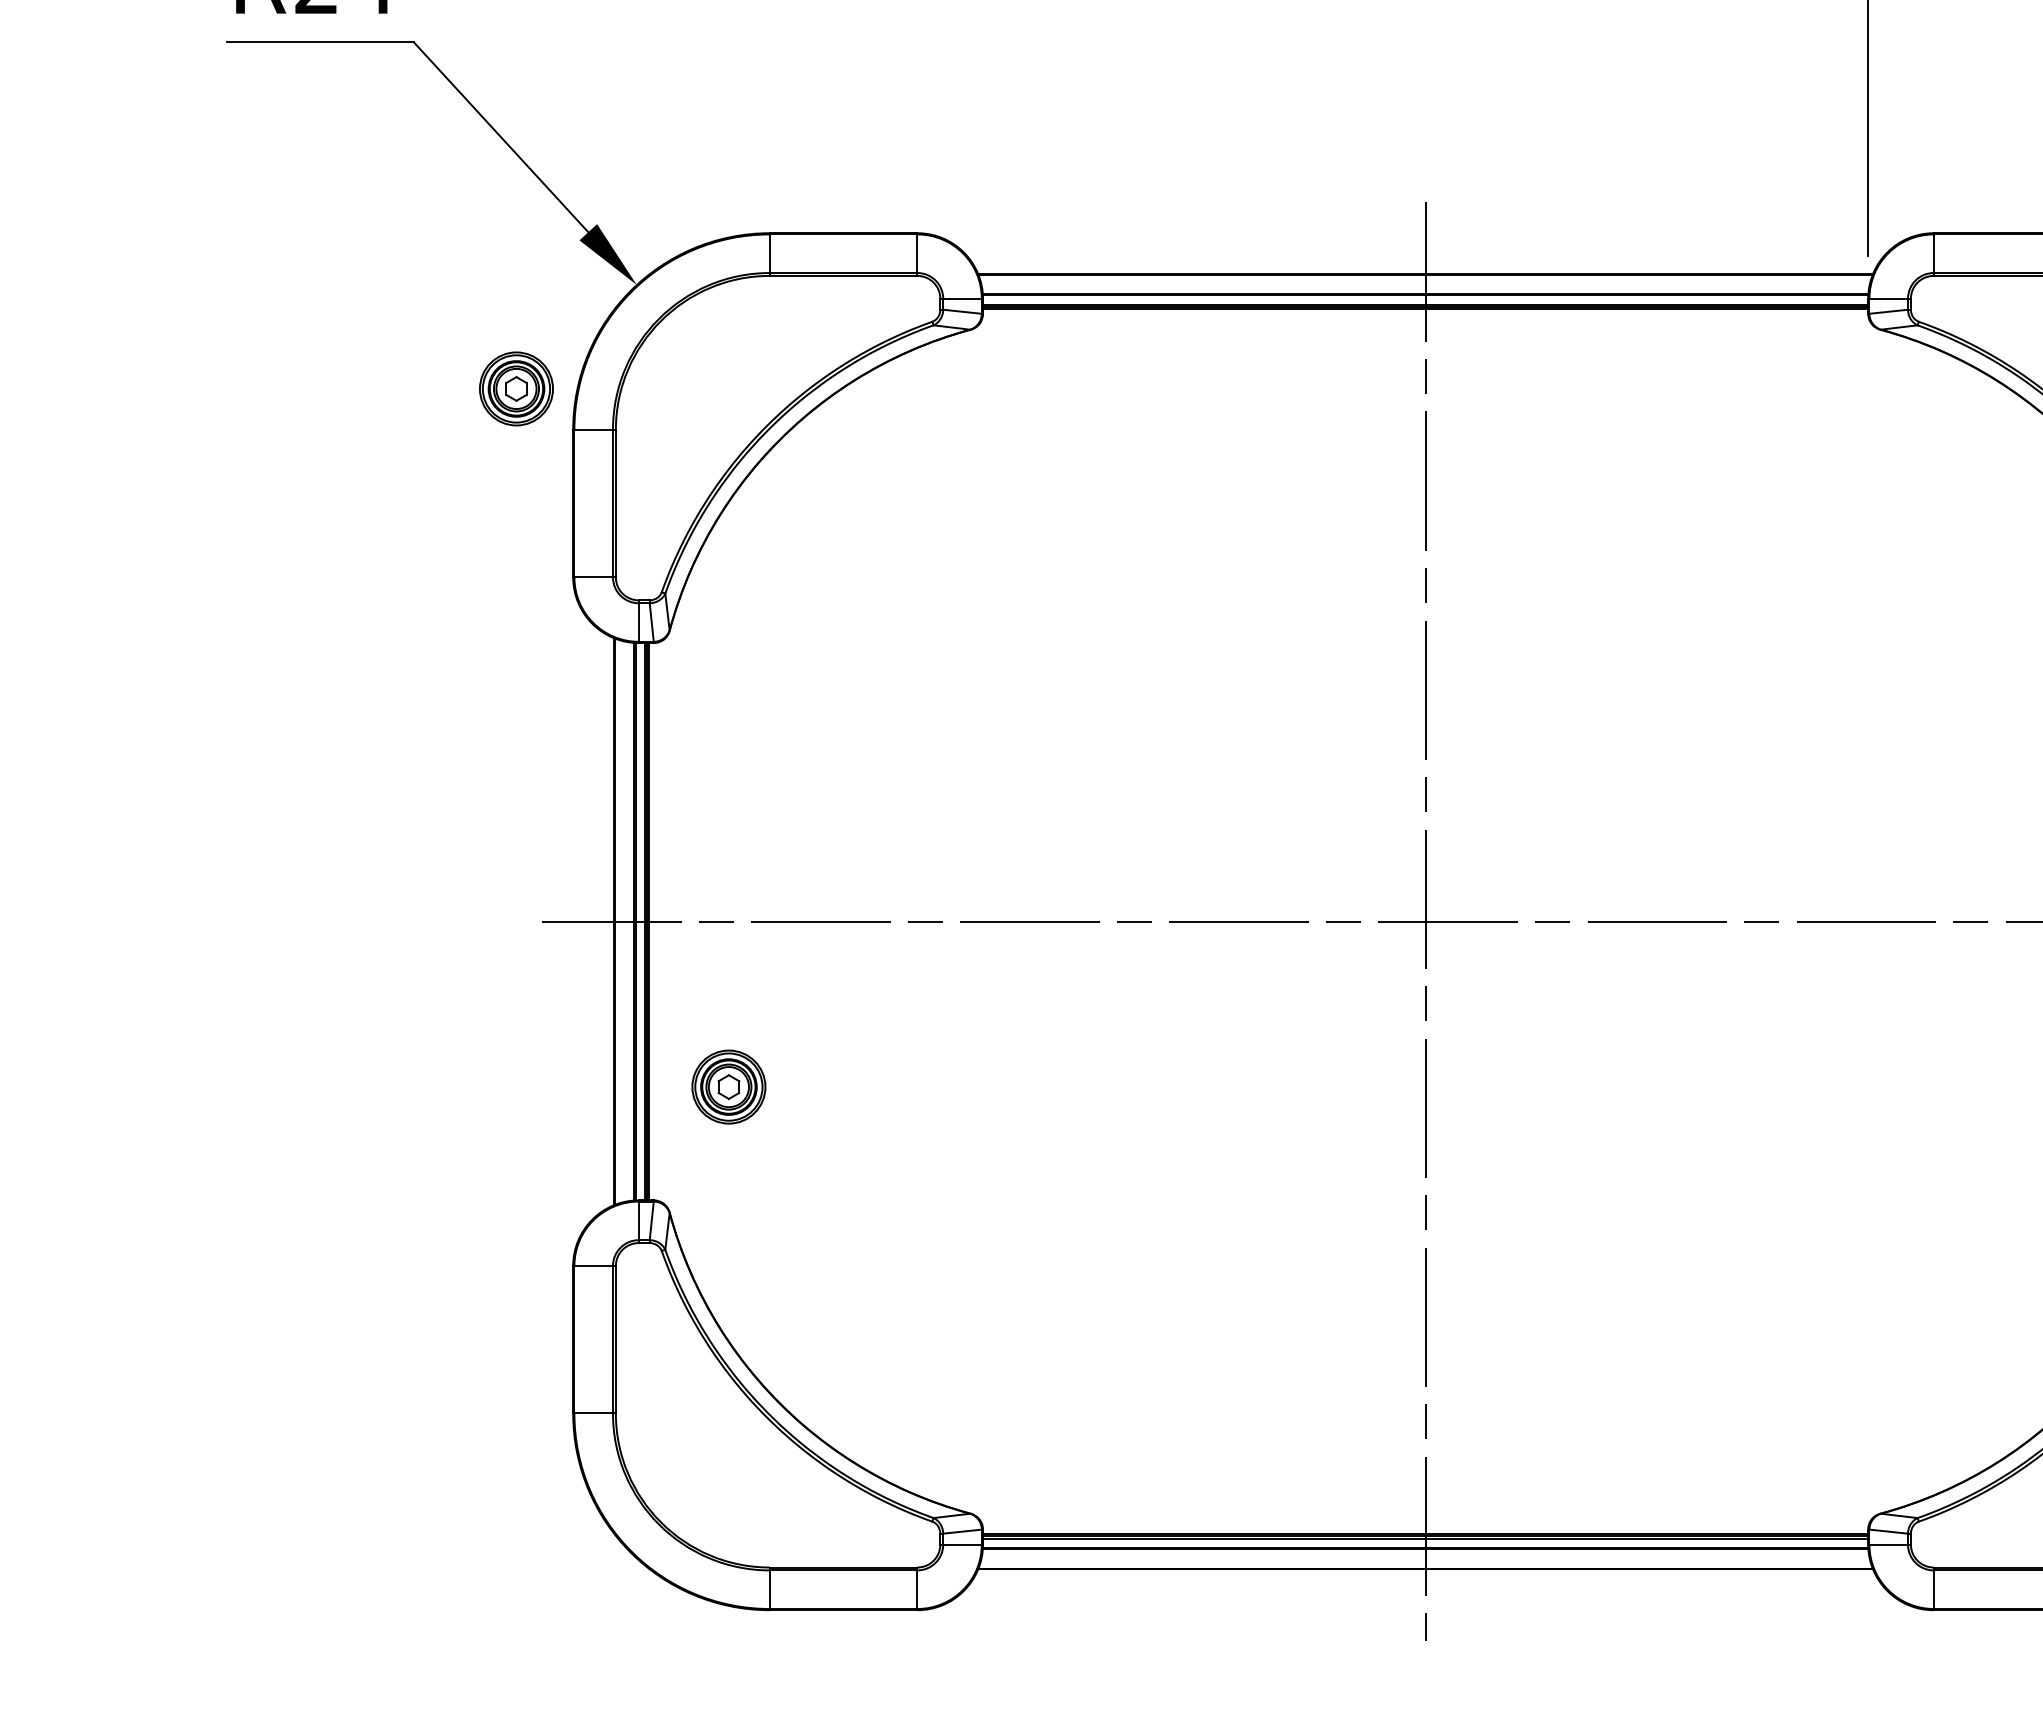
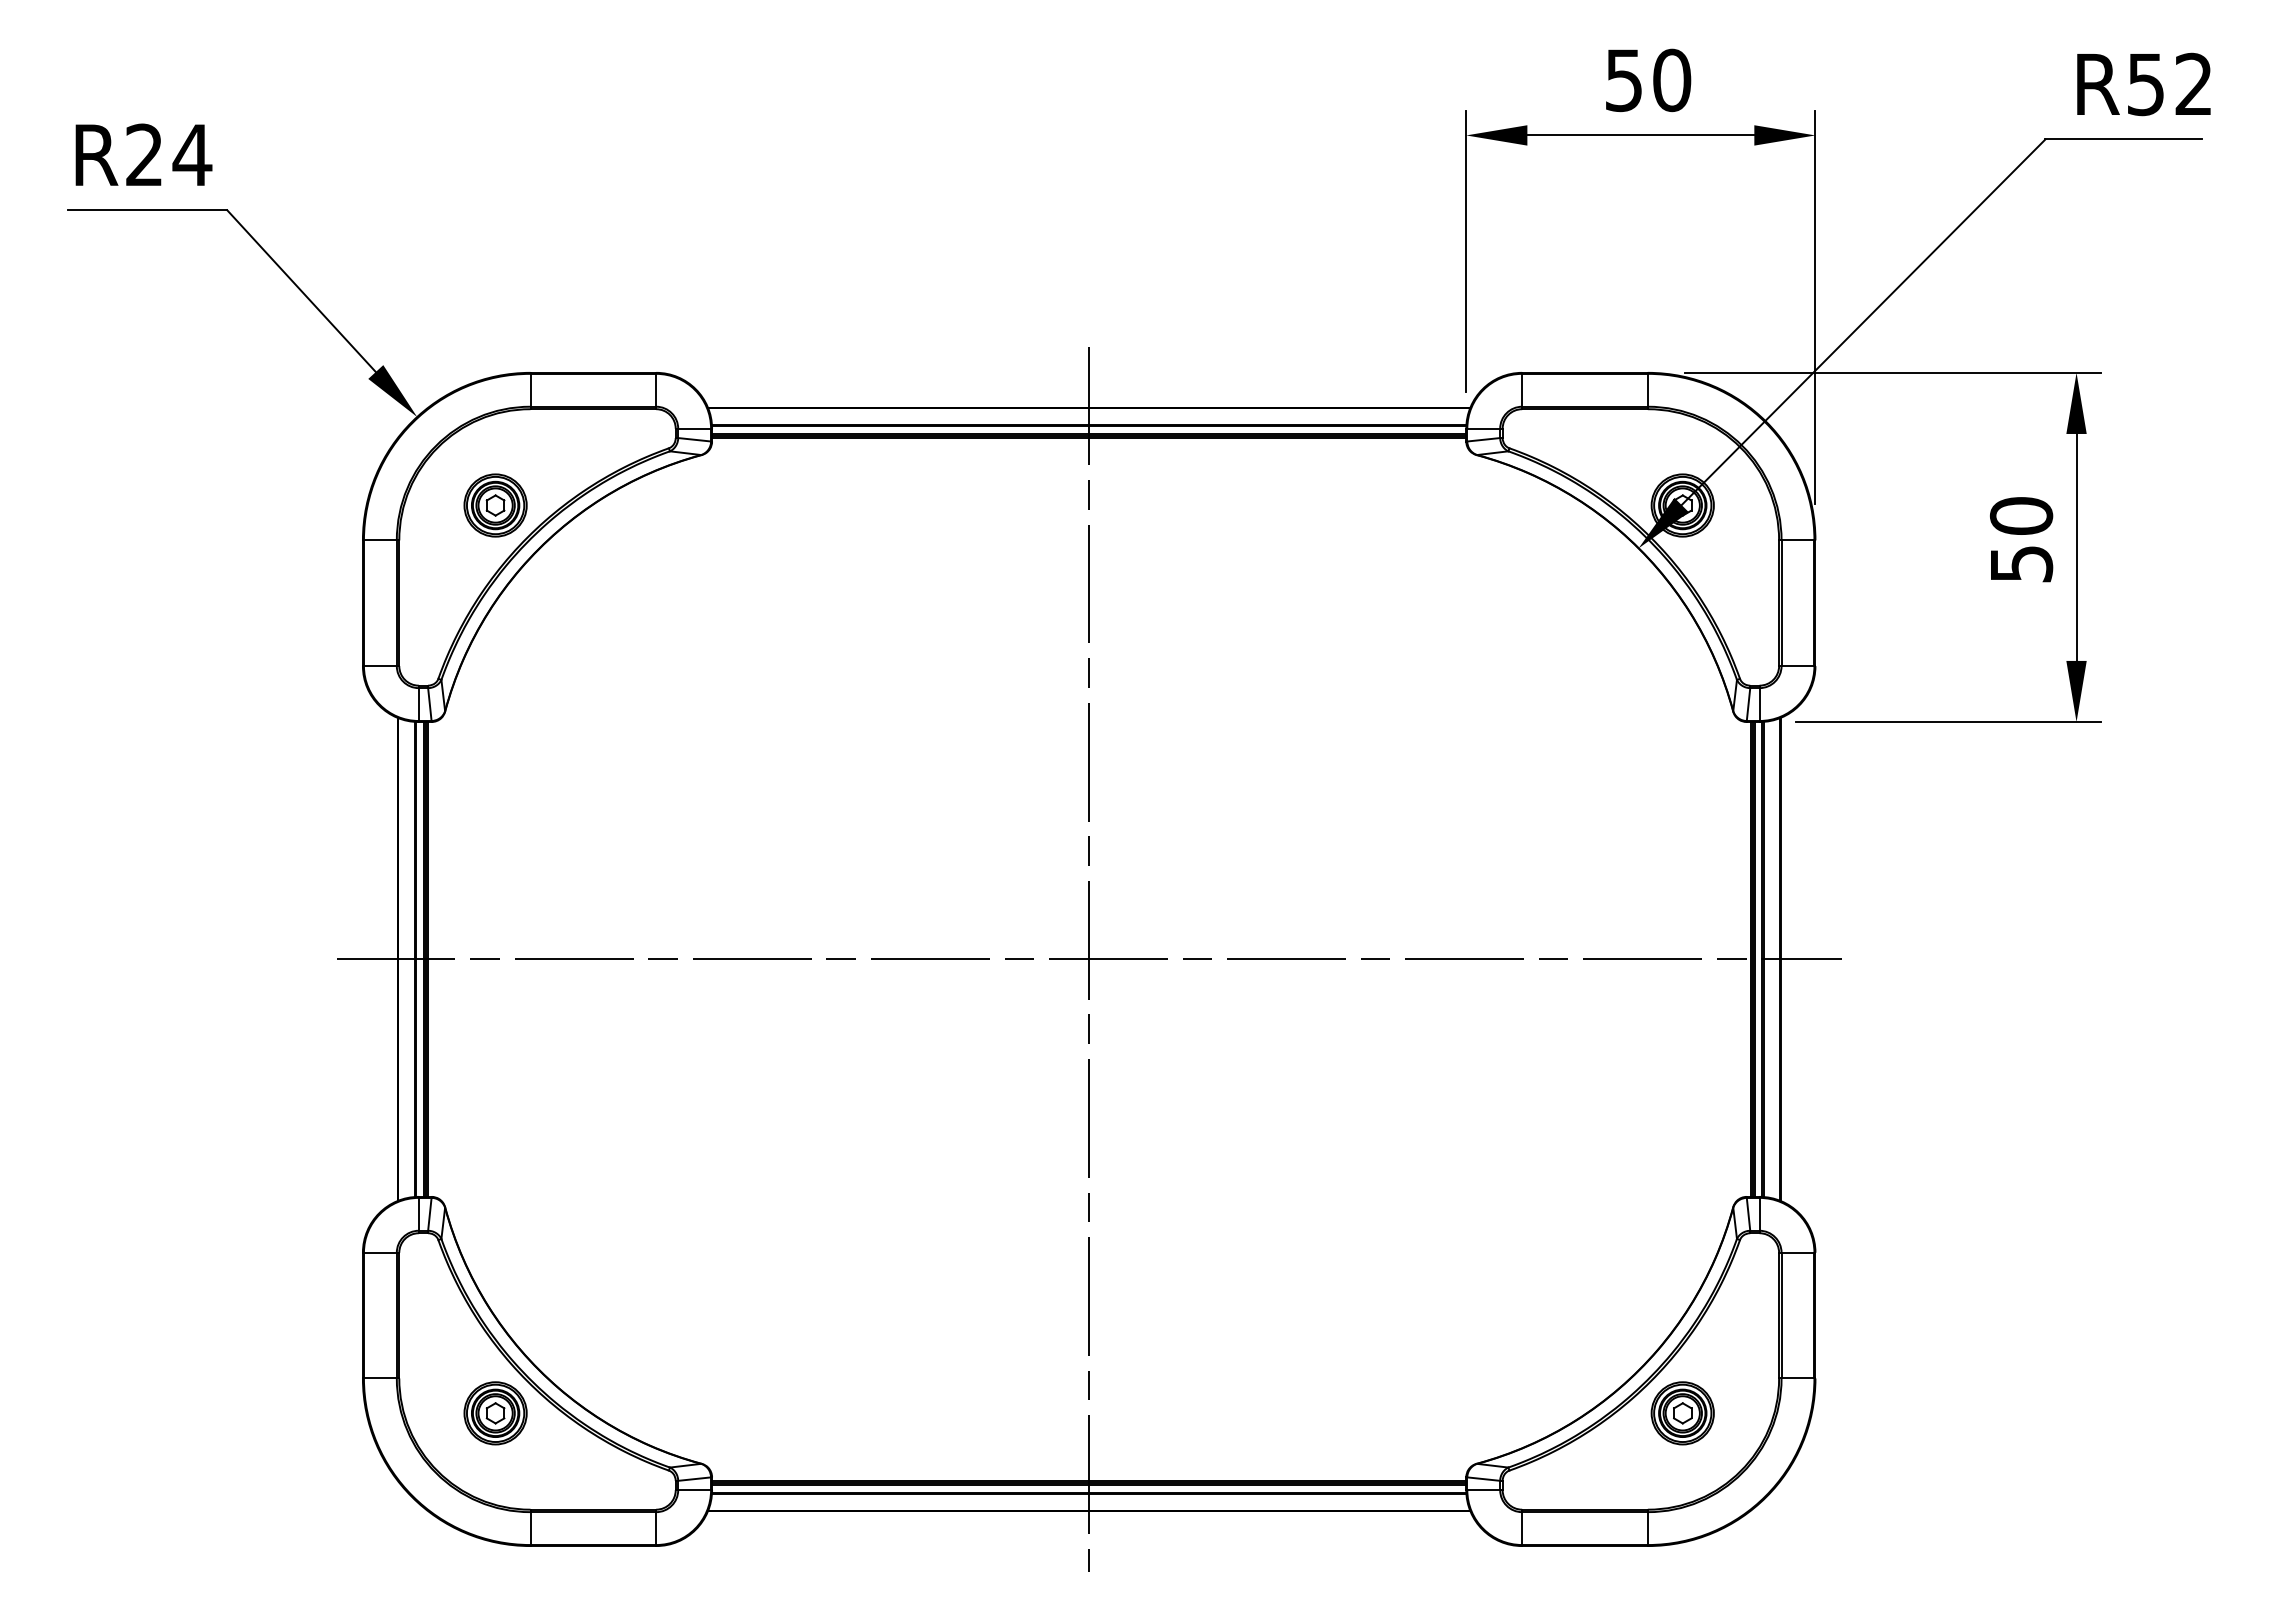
part: (516, 388) -> (495, 505), moved
part: (728, 1087) -> (495, 1413), moved

